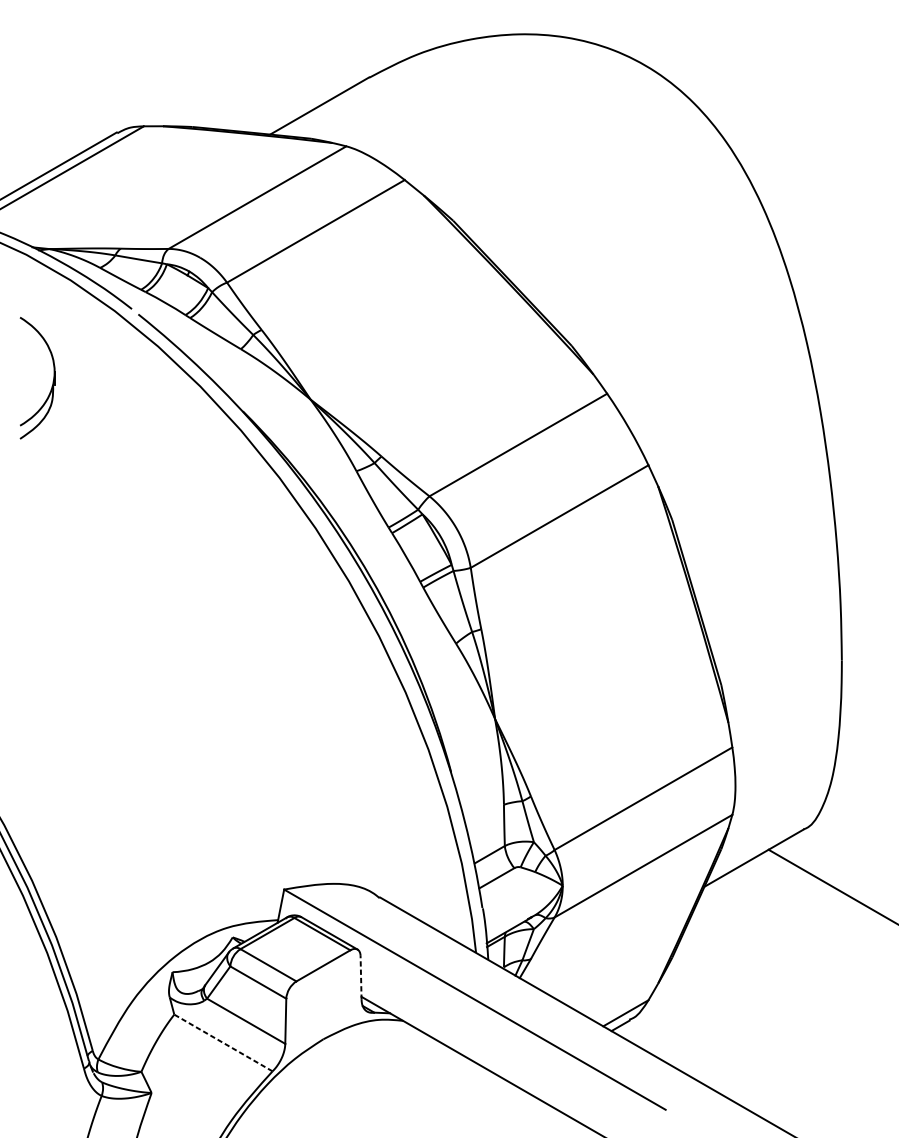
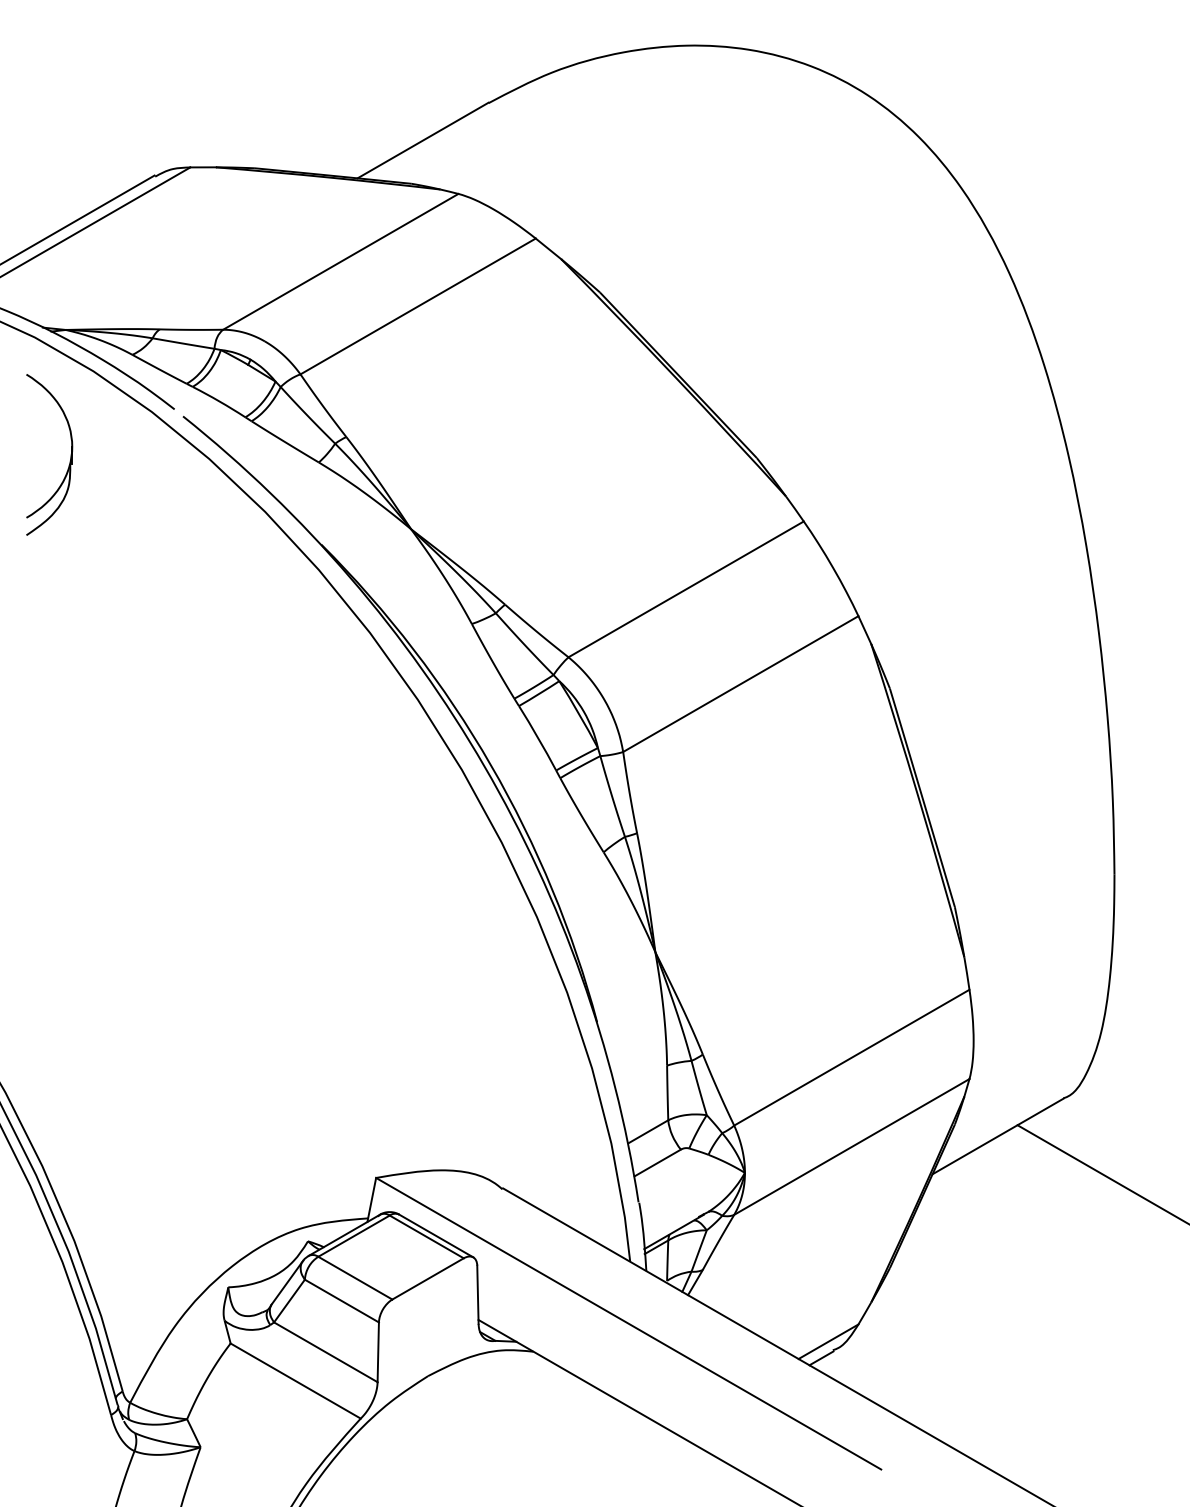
part: (53, 377) -> (70, 454), moved
line: (360, 977) -> (477, 1294), dashed -> solid
line: (223, 1042) -> (295, 1380), dashed -> solid

